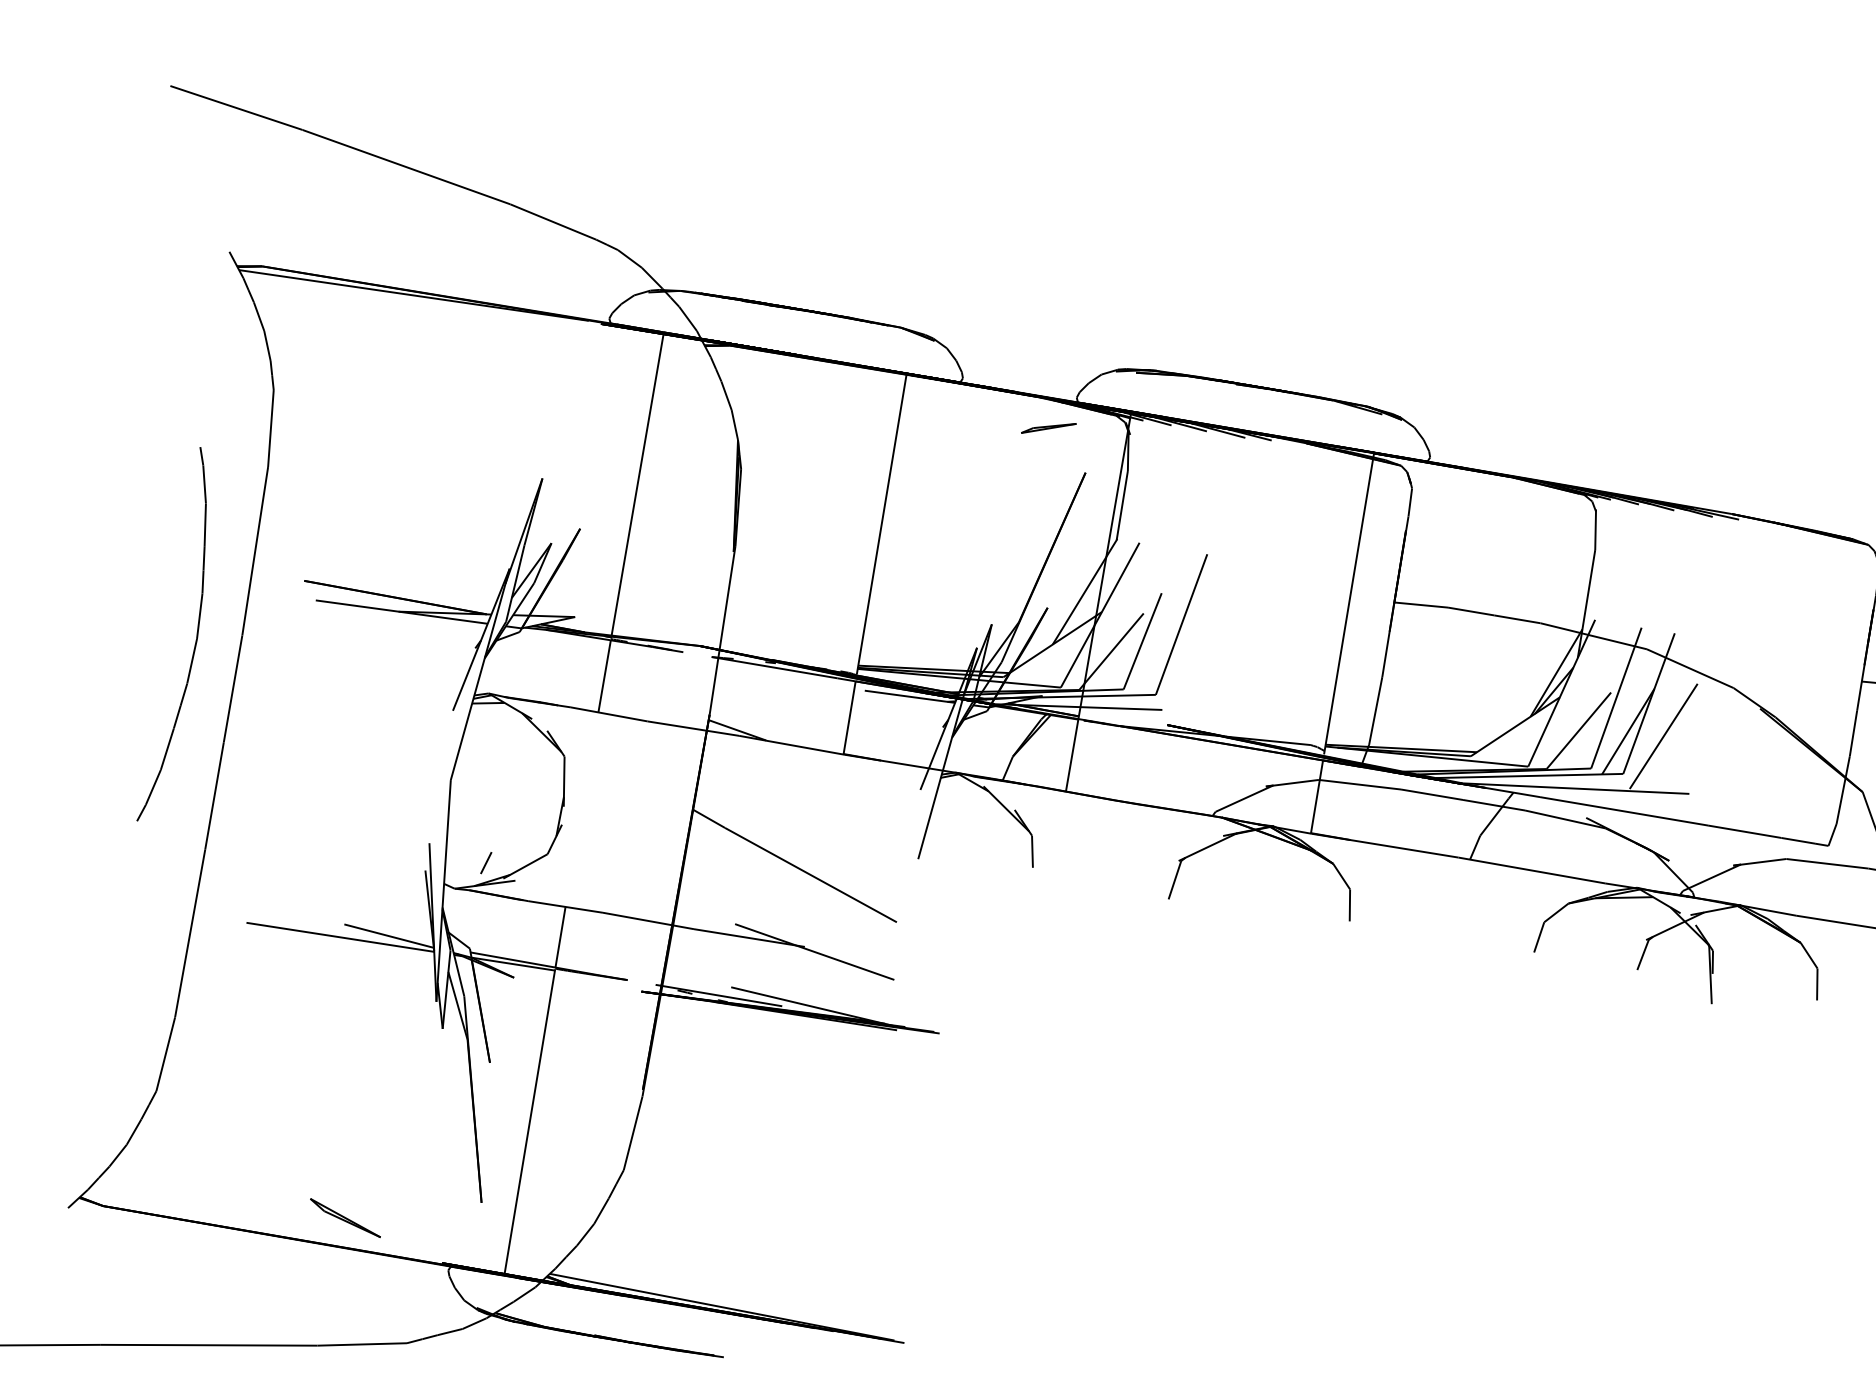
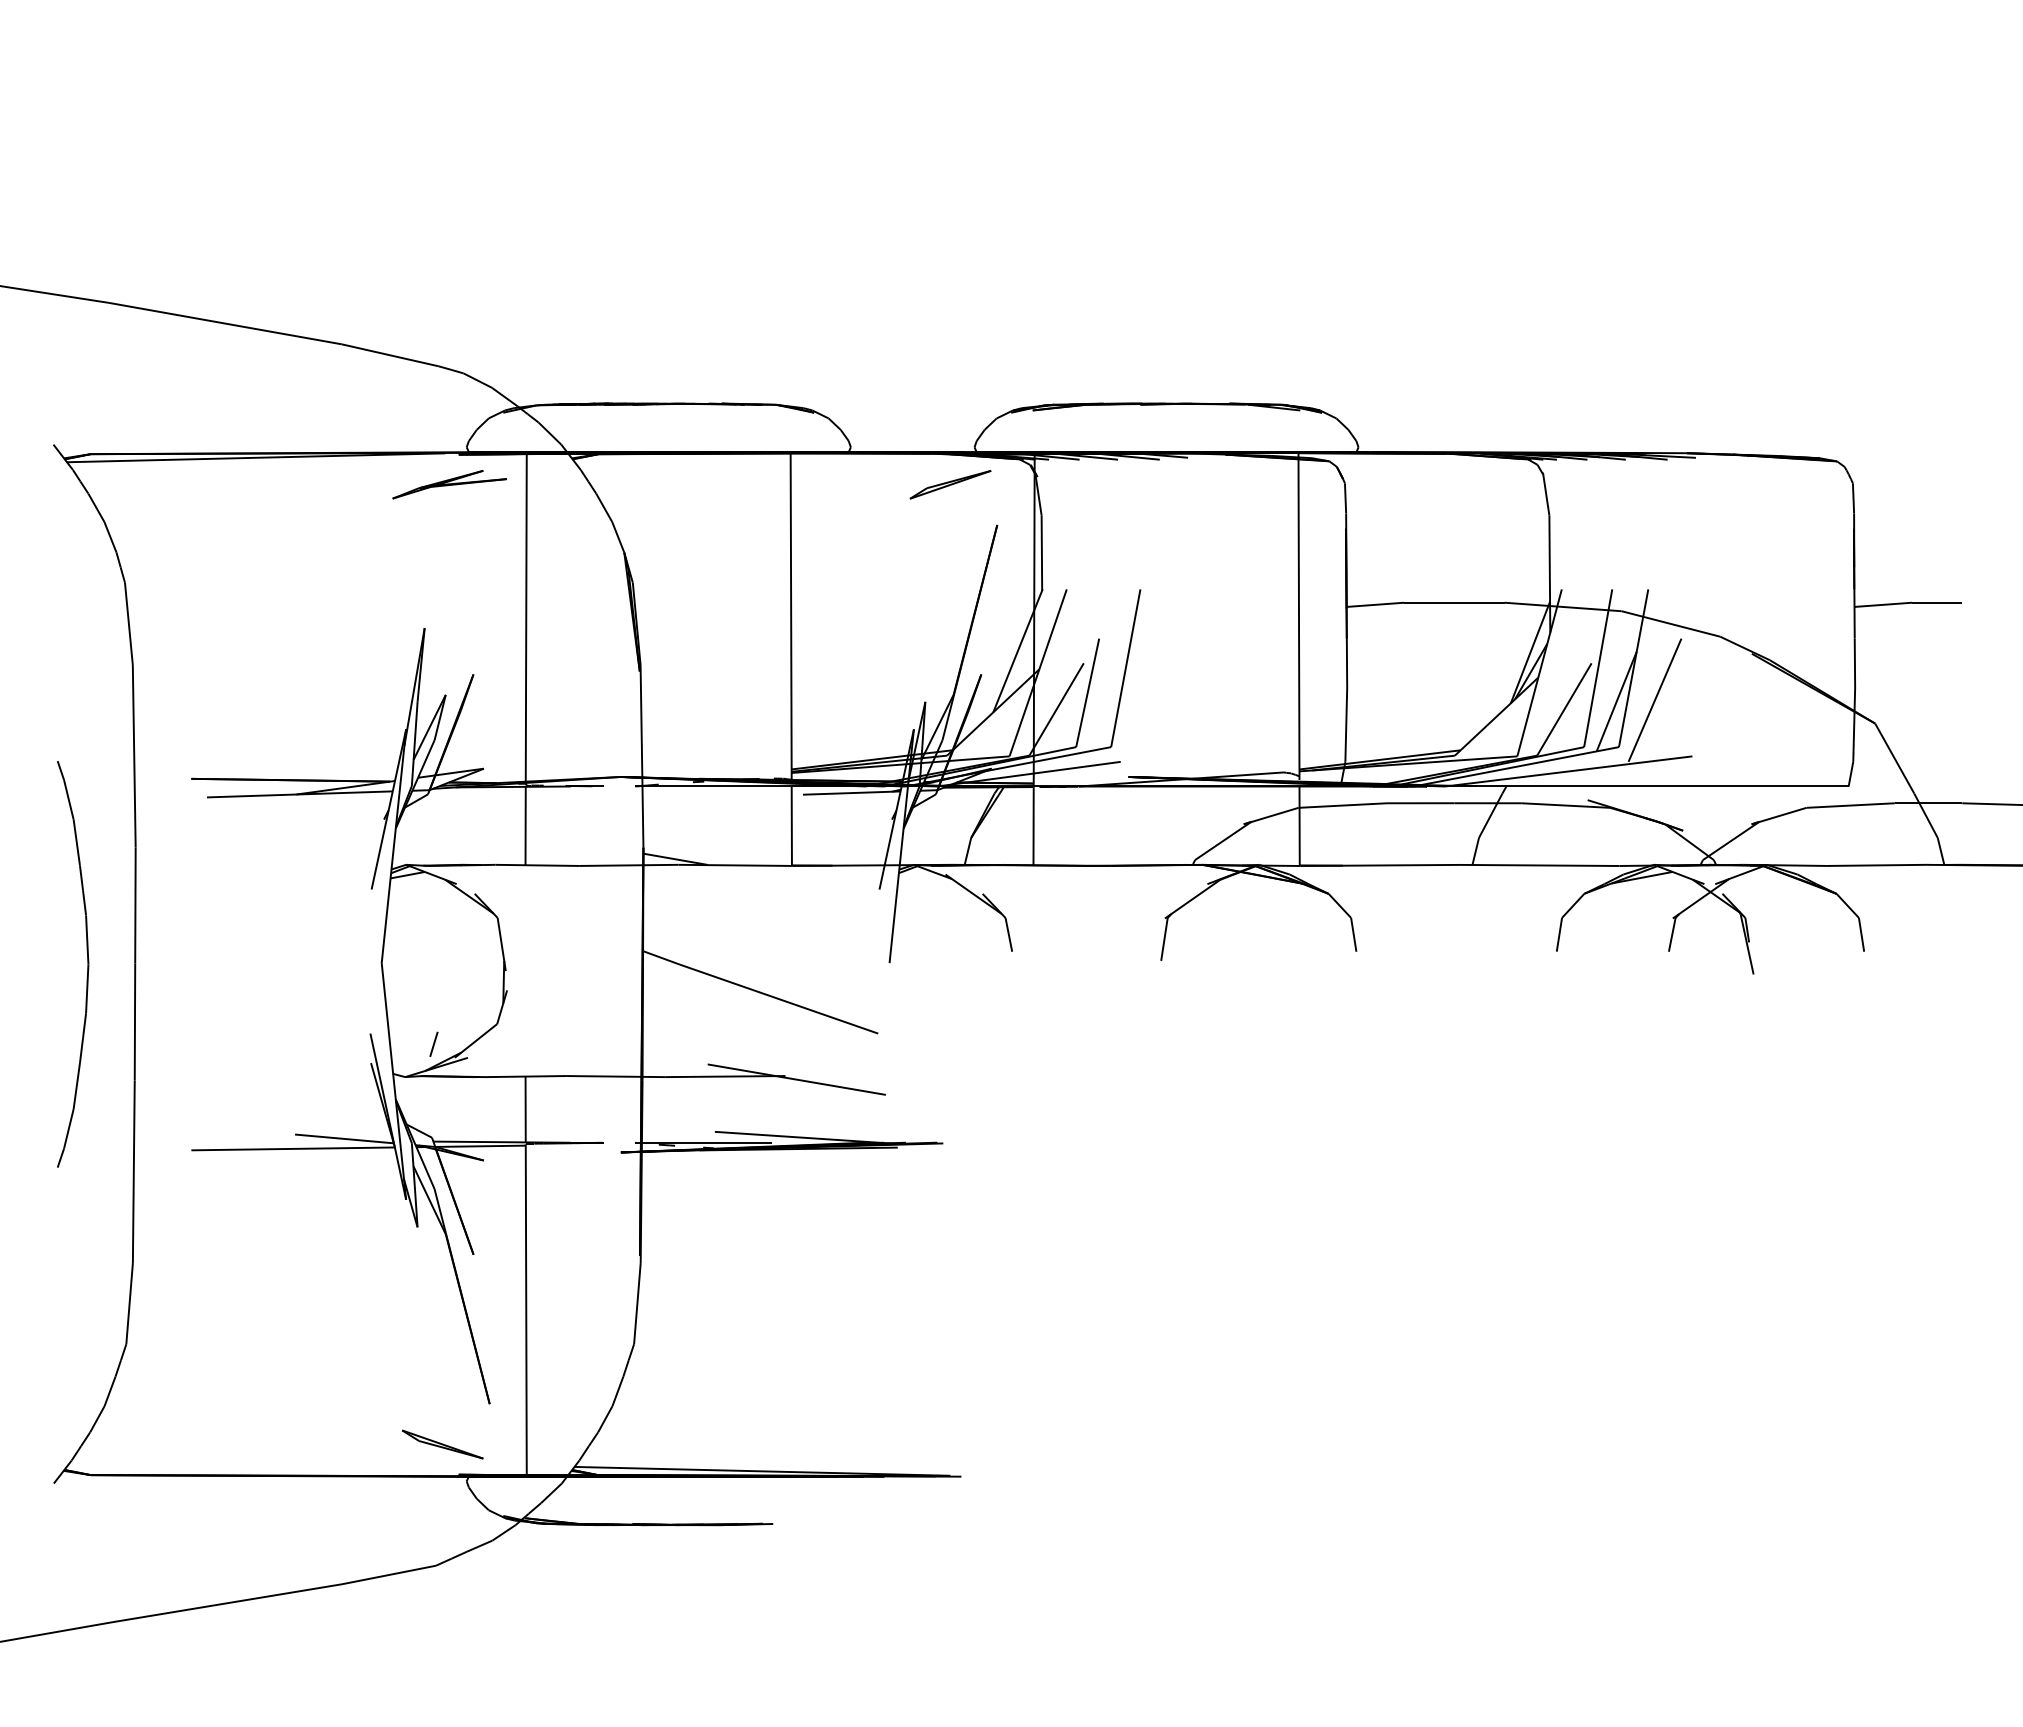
part: (587, 350) -> (449, 484), added
part: (1048, 428) -> (950, 484), size x1.43
part: (196, 638) -> (87, 964), moved
part: (345, 1218) -> (442, 1444), moved

